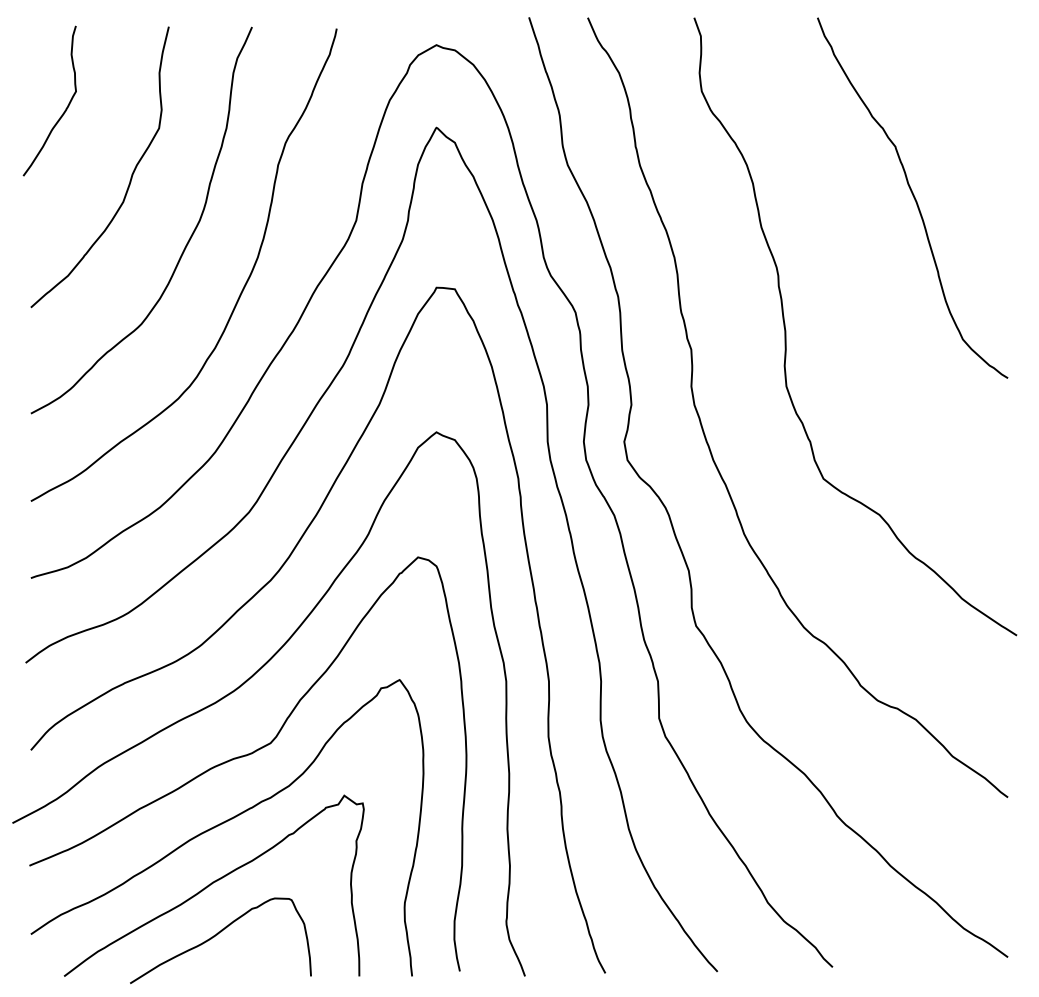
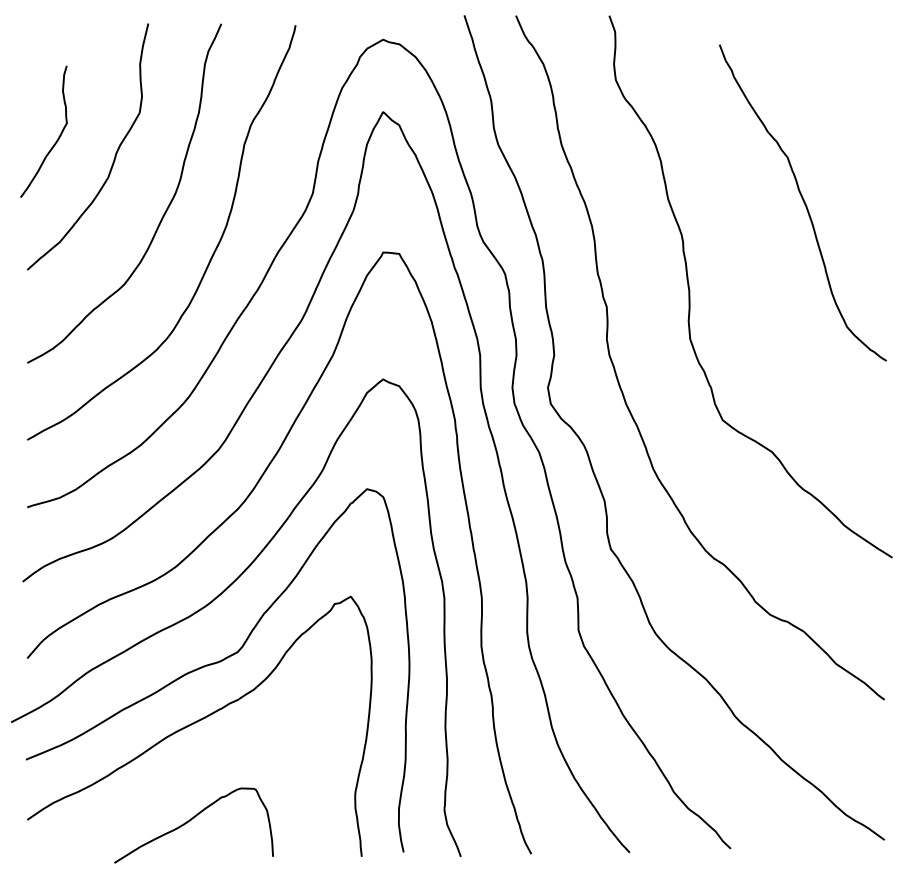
curve: (63, 112) -> (55, 141), moved
curve: (913, 197) -> (803, 202), moved
curve: (213, 883) -> (187, 775), removed

